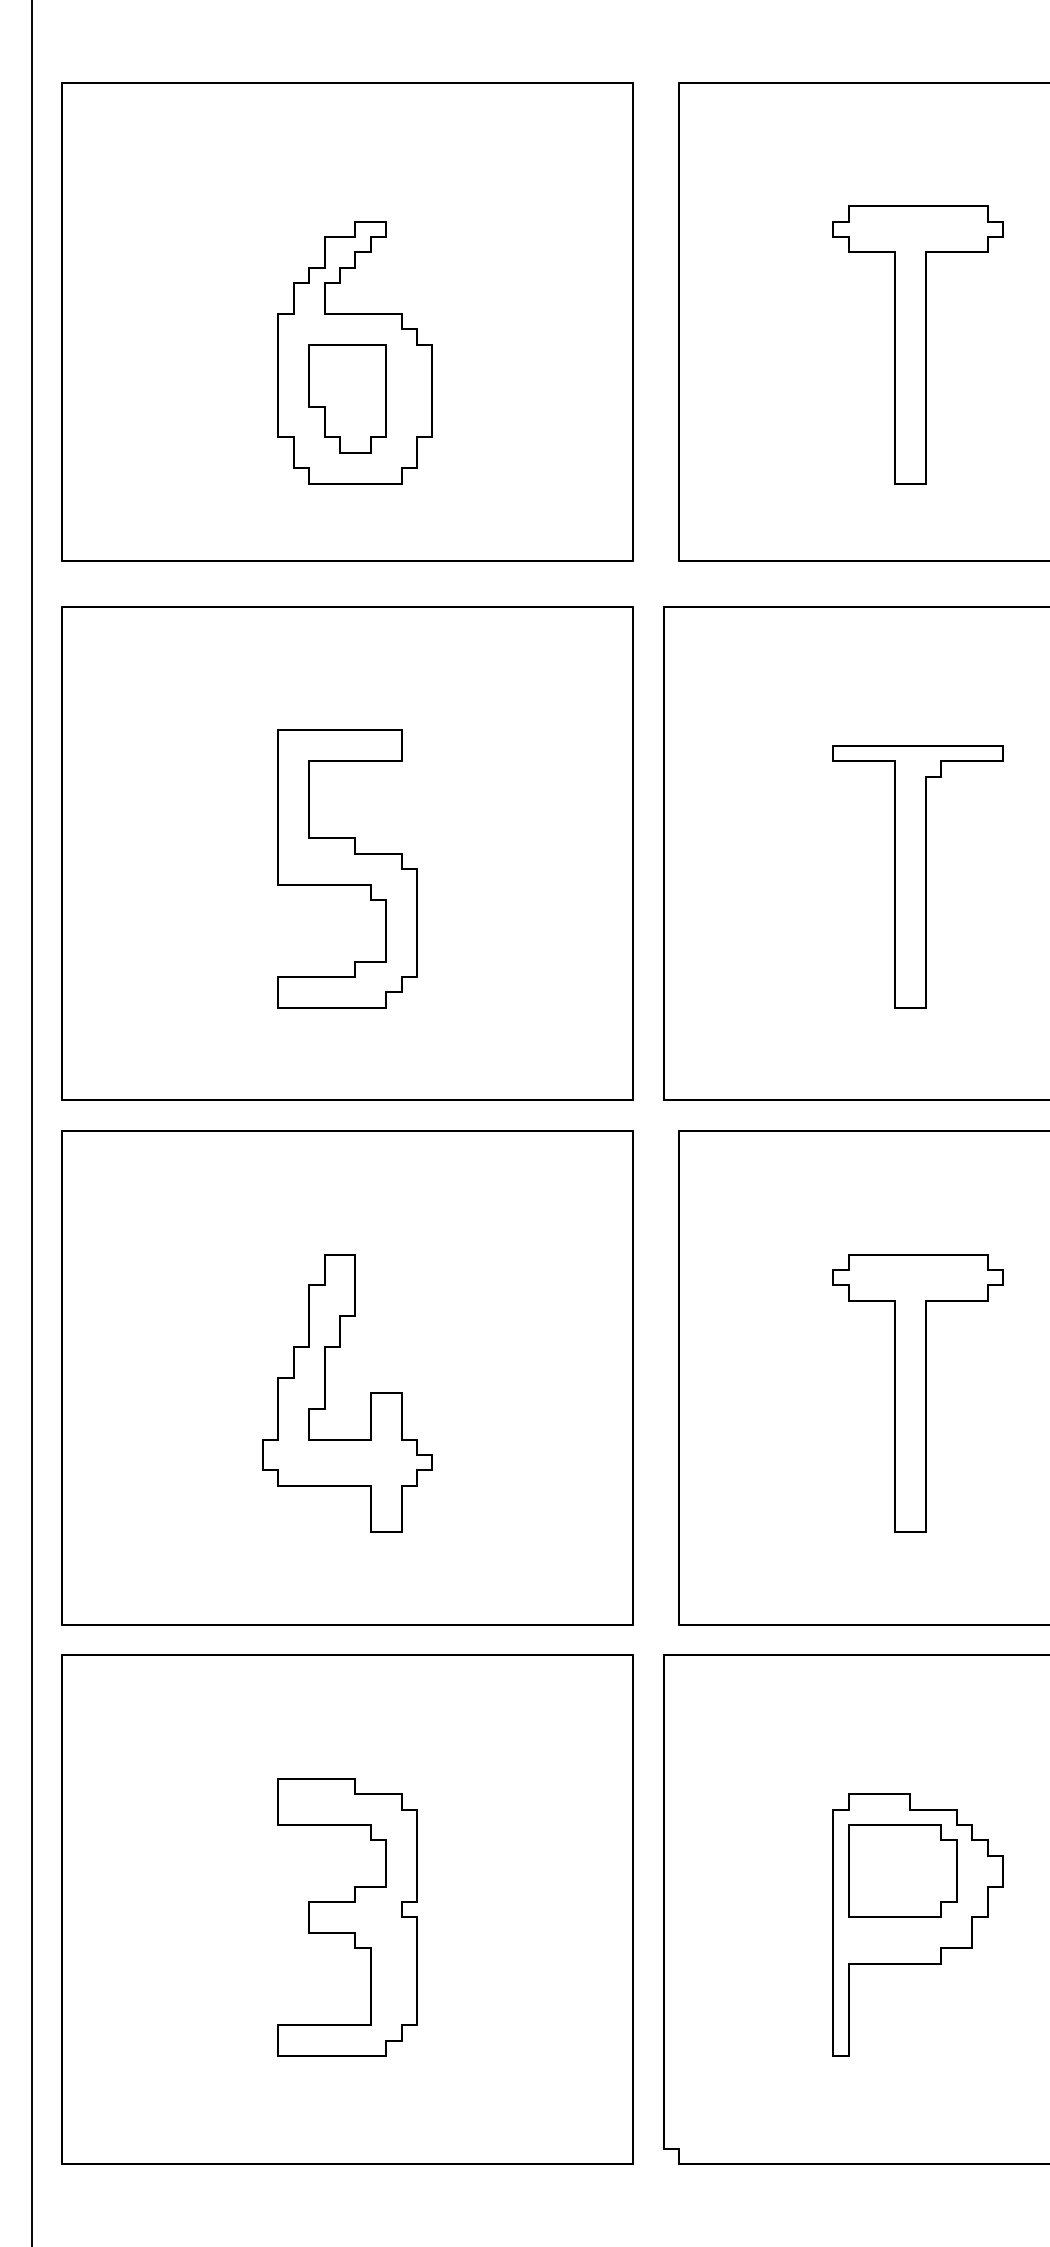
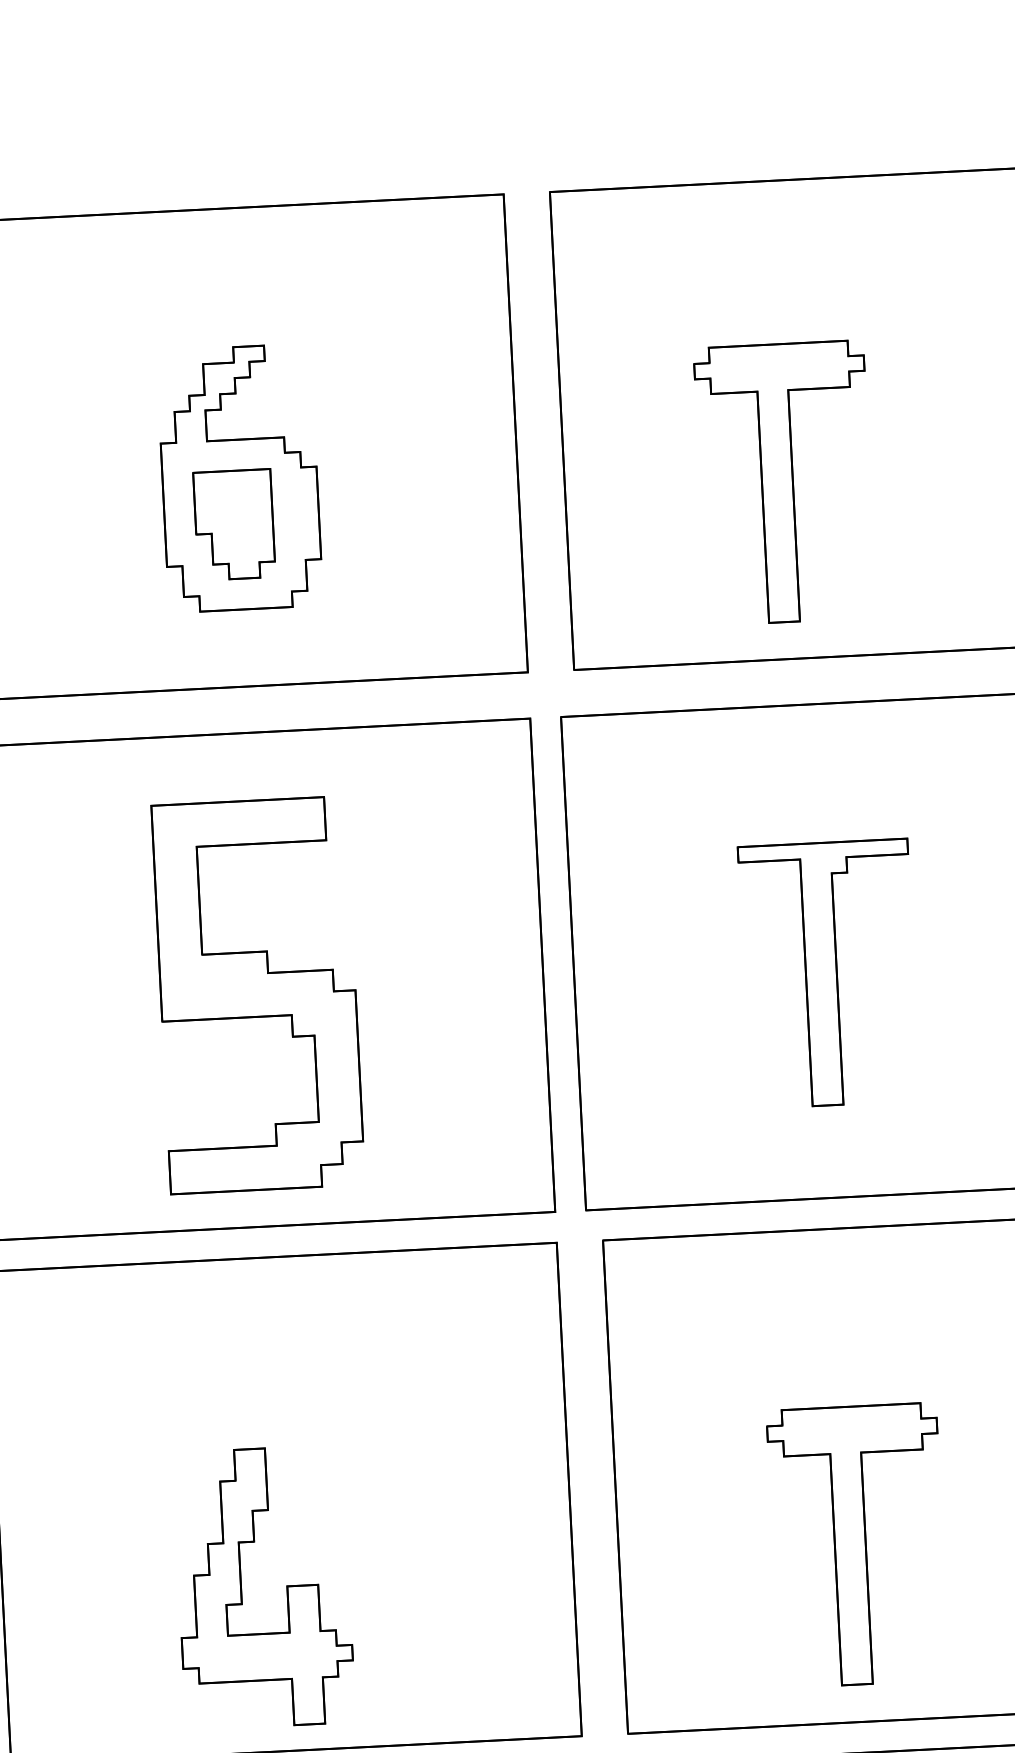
part: (917, 344) -> (784, 482), moved
part: (347, 868) -> (258, 994), size x1.4
part: (325, 1393) -> (242, 1588), moved
part: (917, 1393) -> (857, 1545), moved

